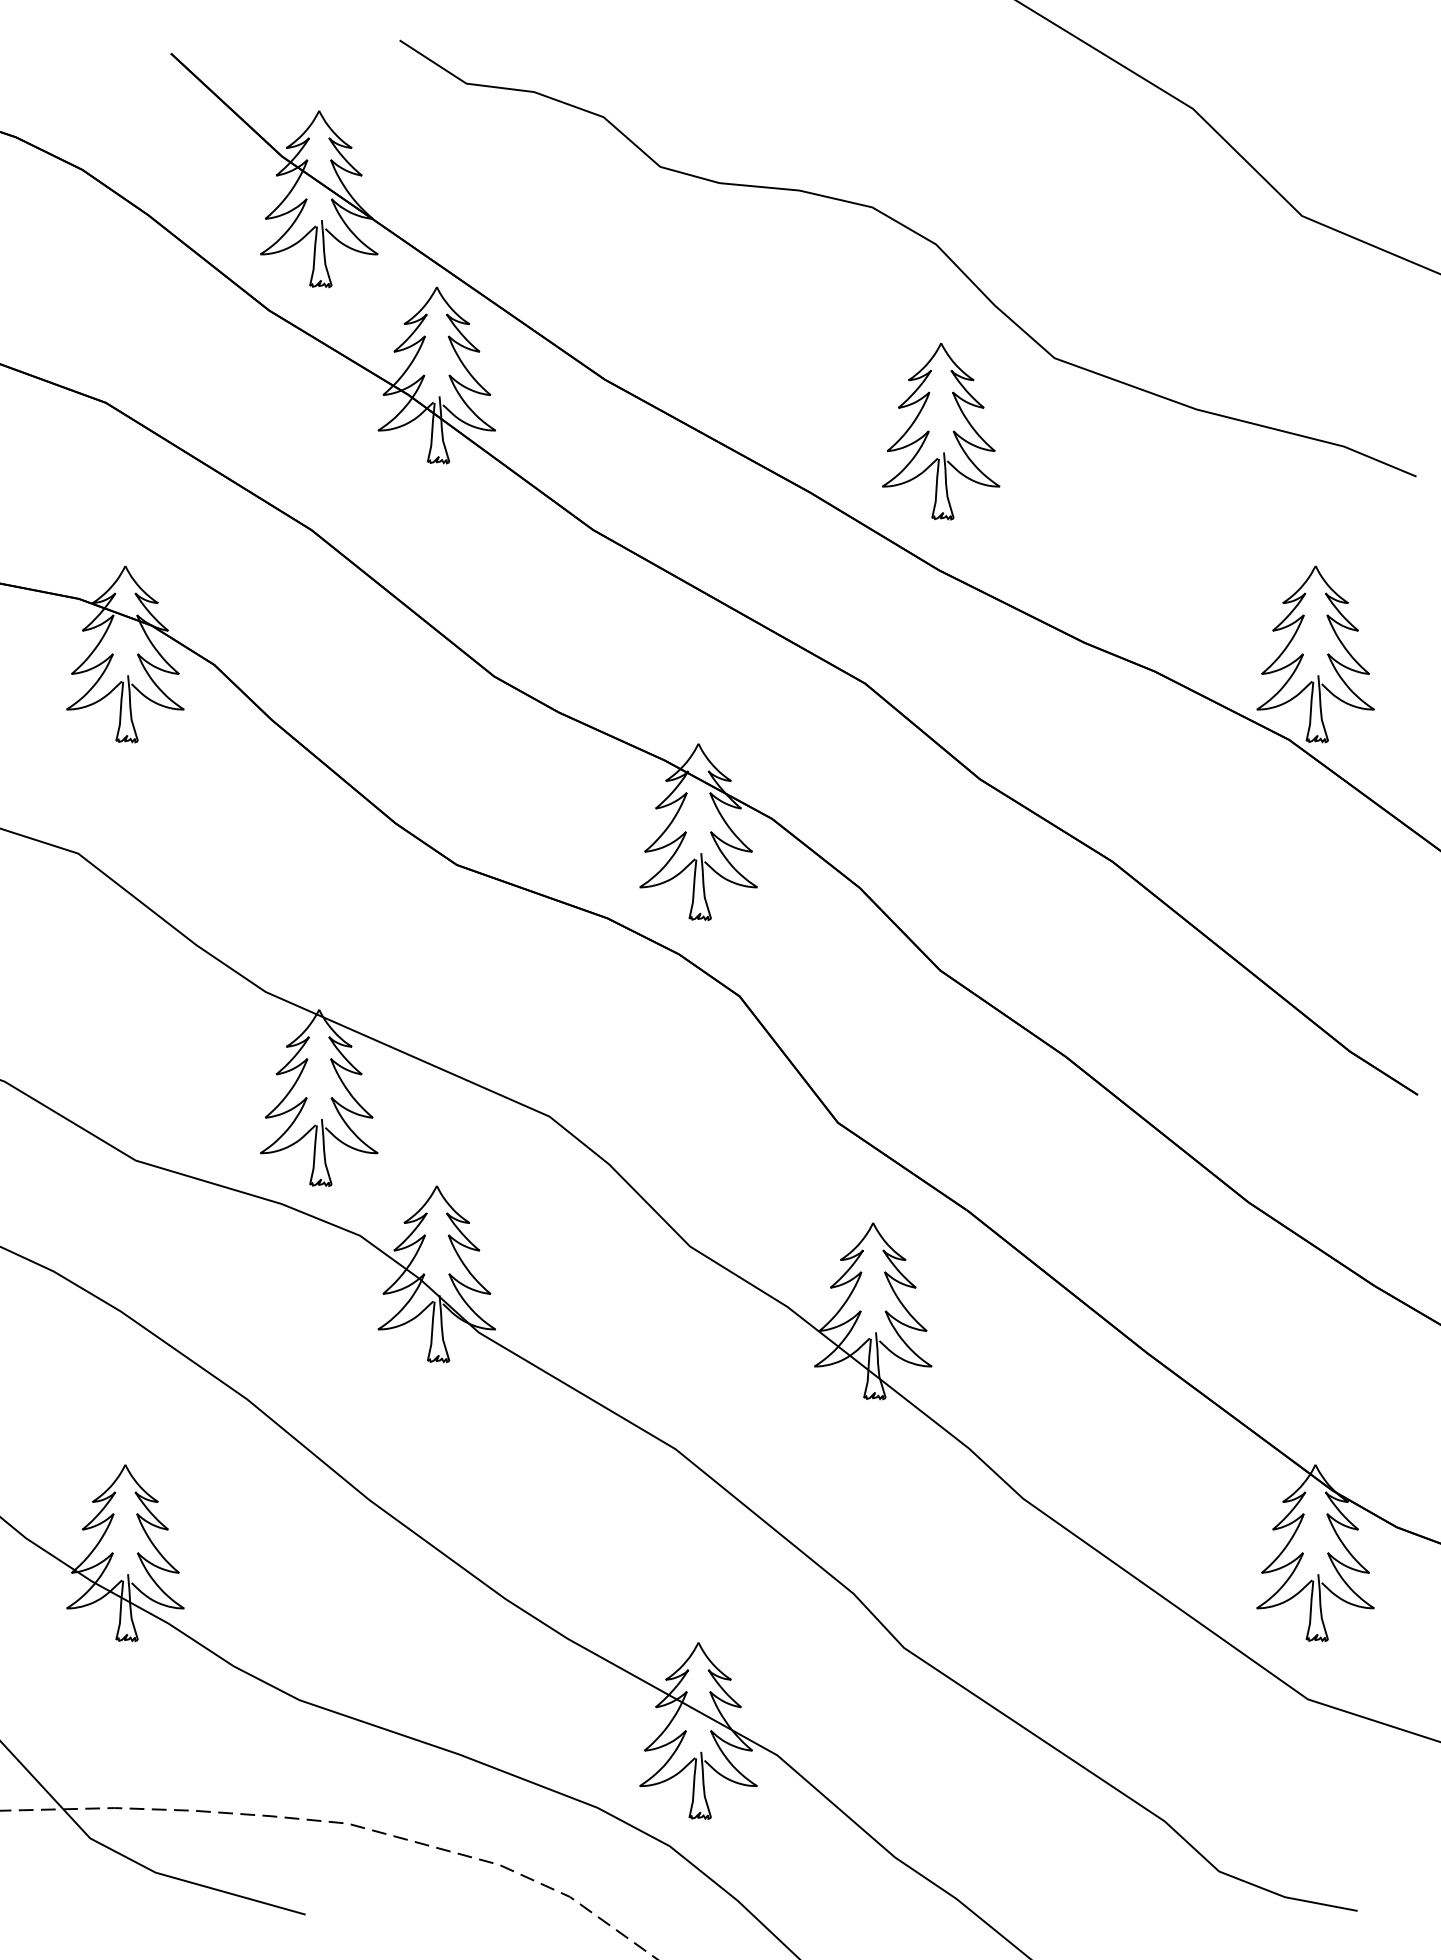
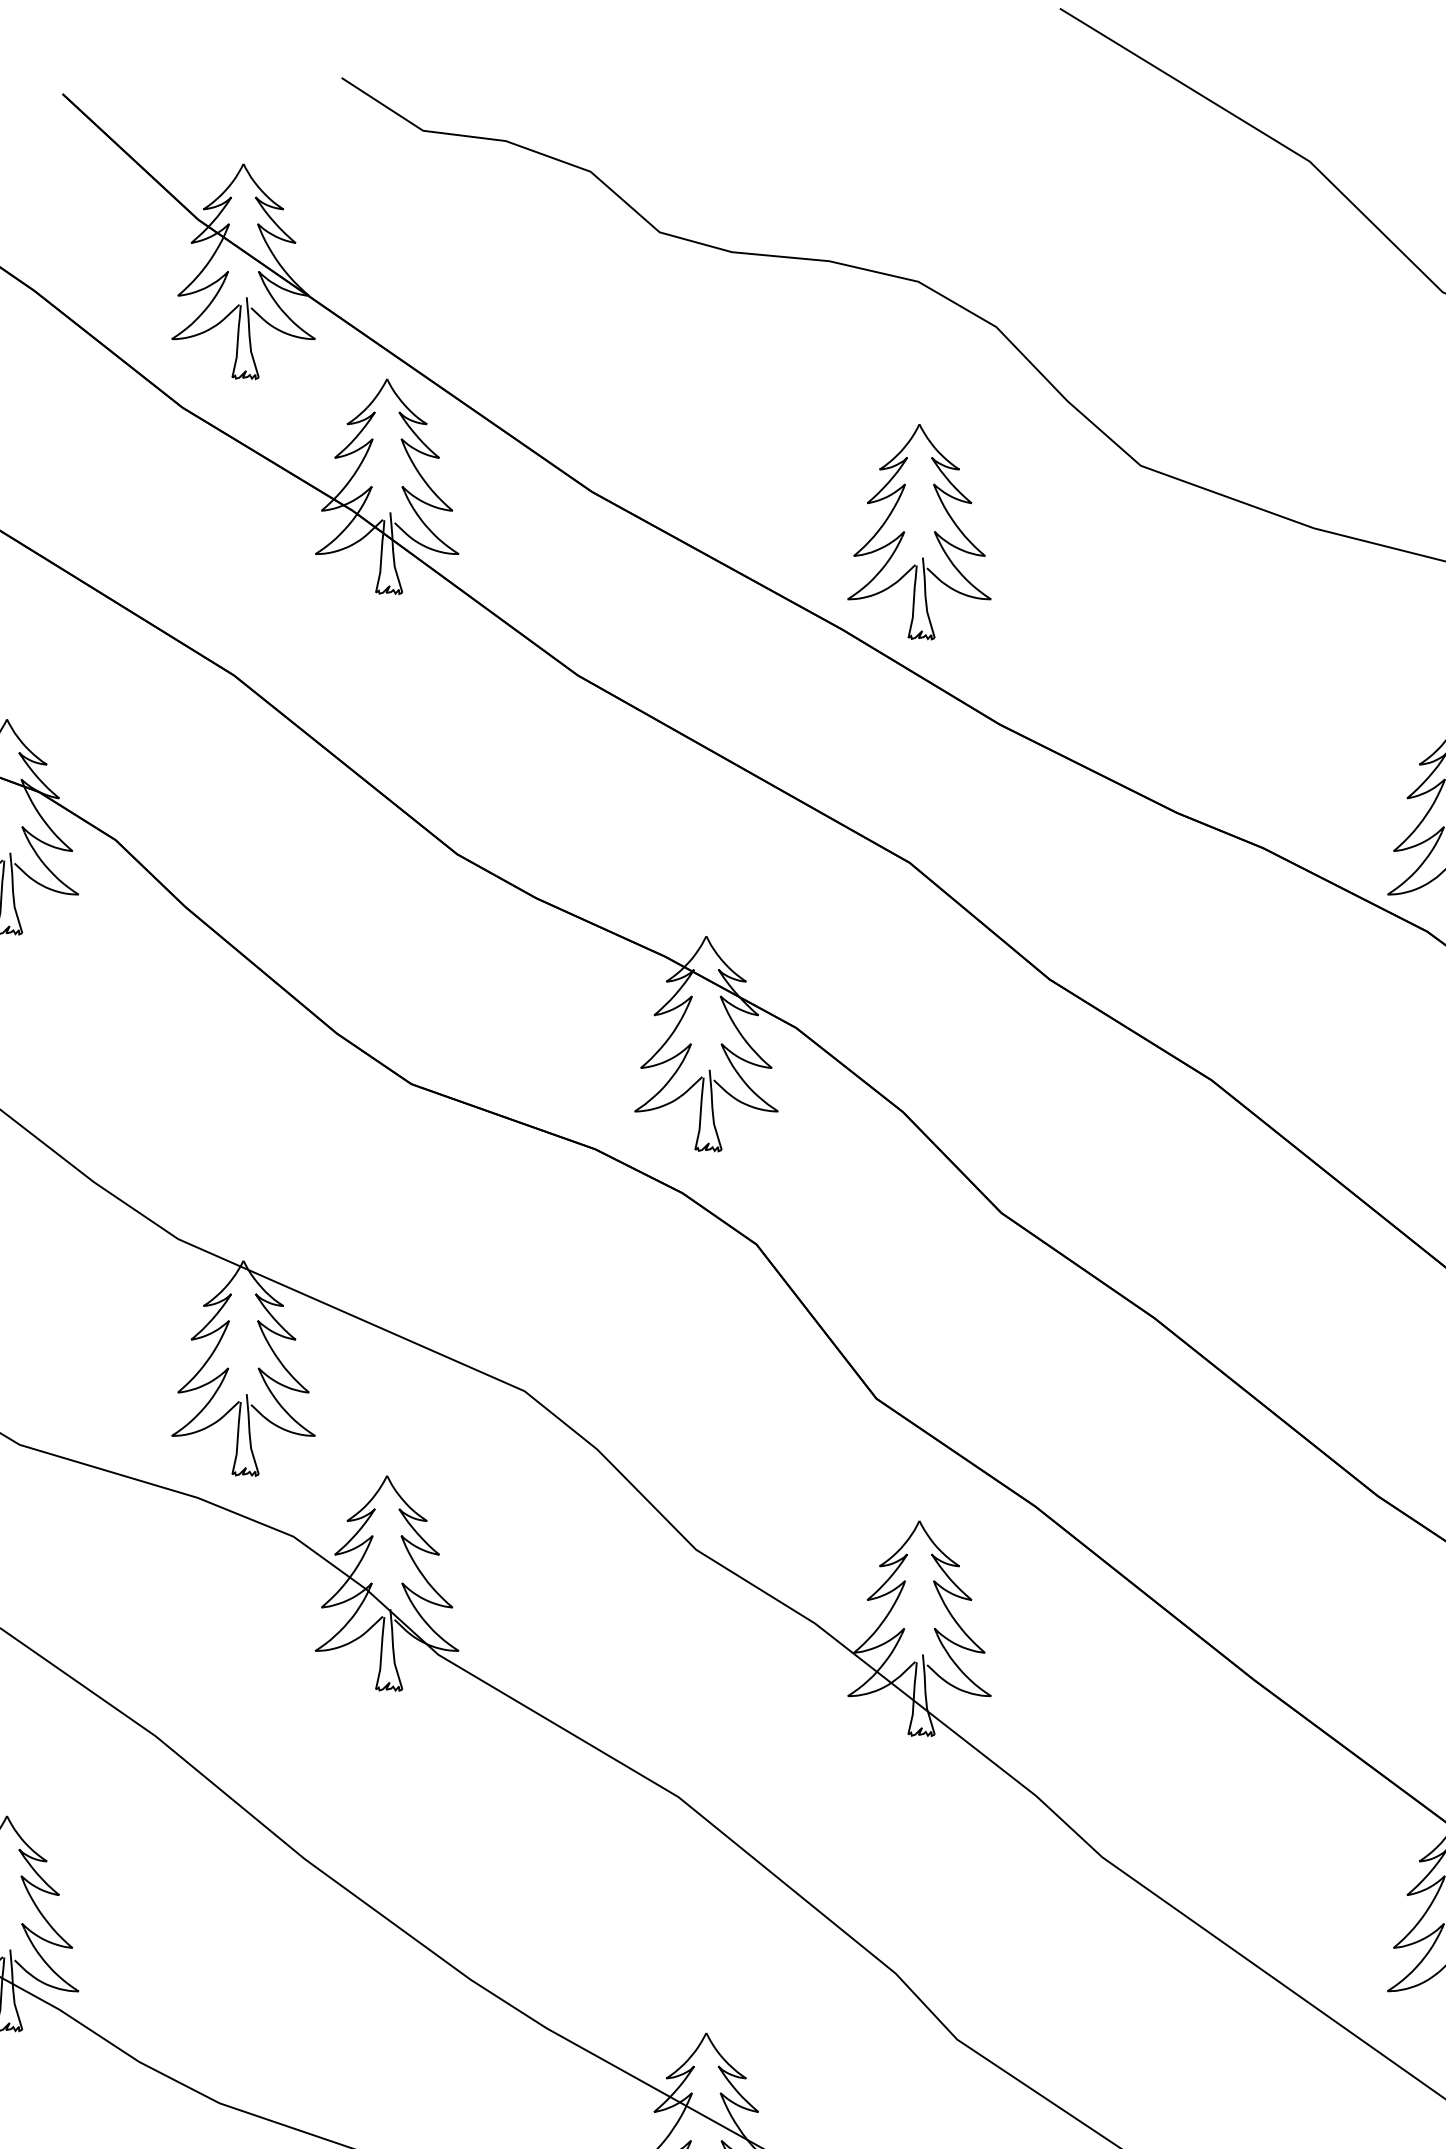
part: (929, 431) -> (905, 532), moved

